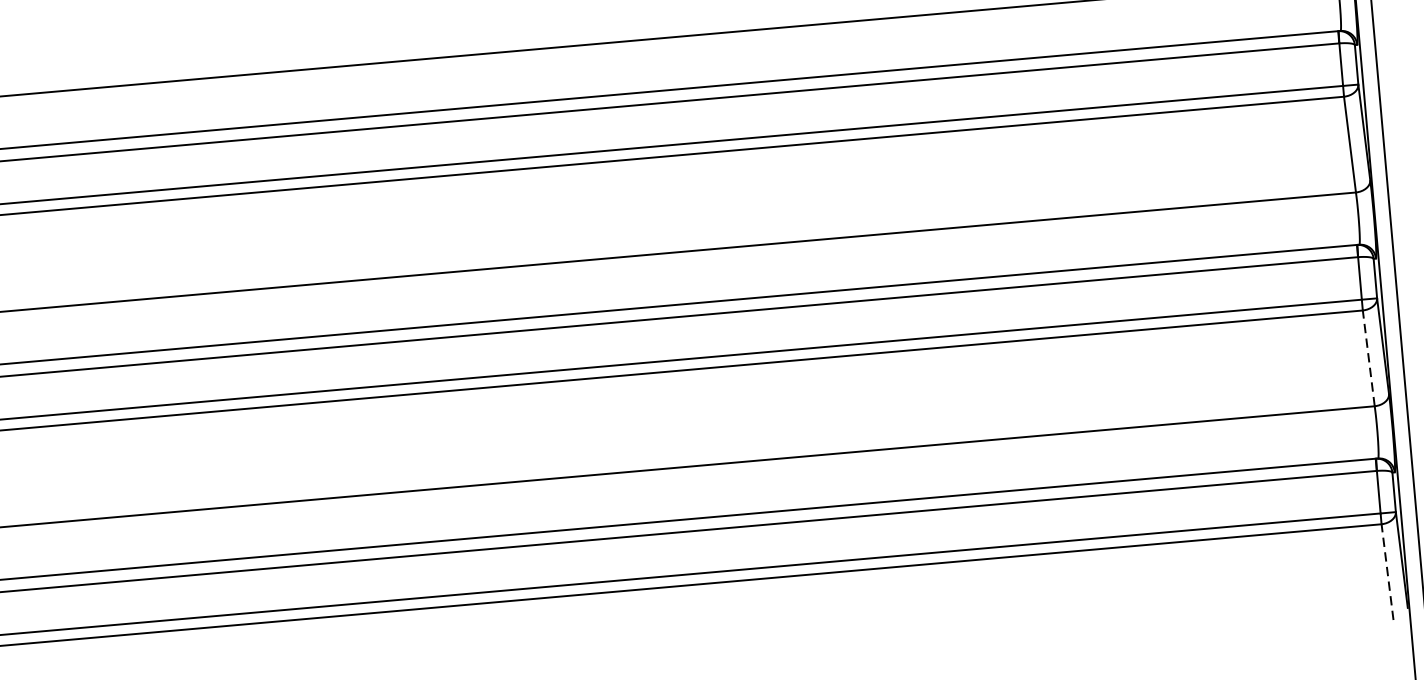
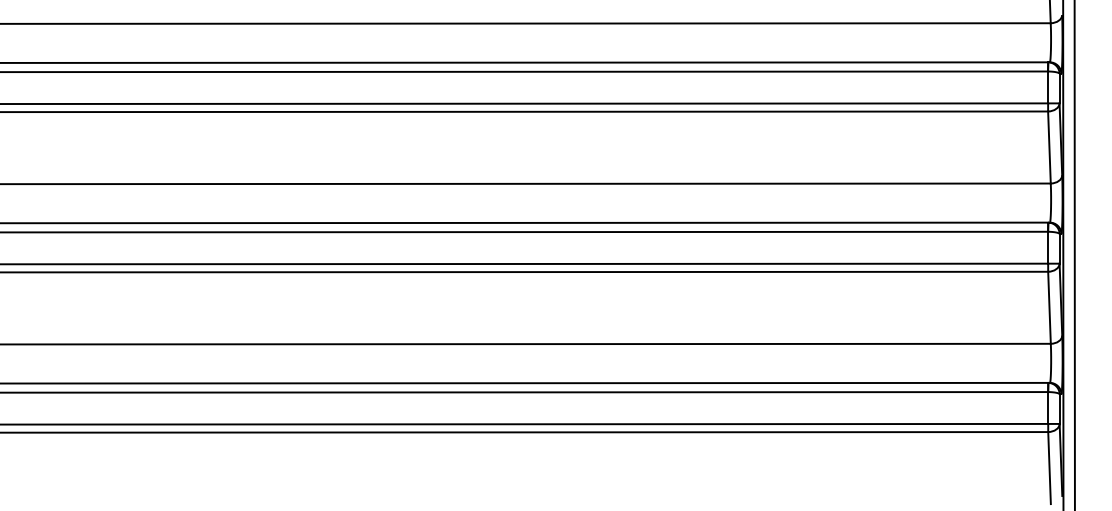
line: (1368, 357) -> (1049, 307), dashed -> solid
line: (1387, 571) -> (1049, 467), dashed -> solid

